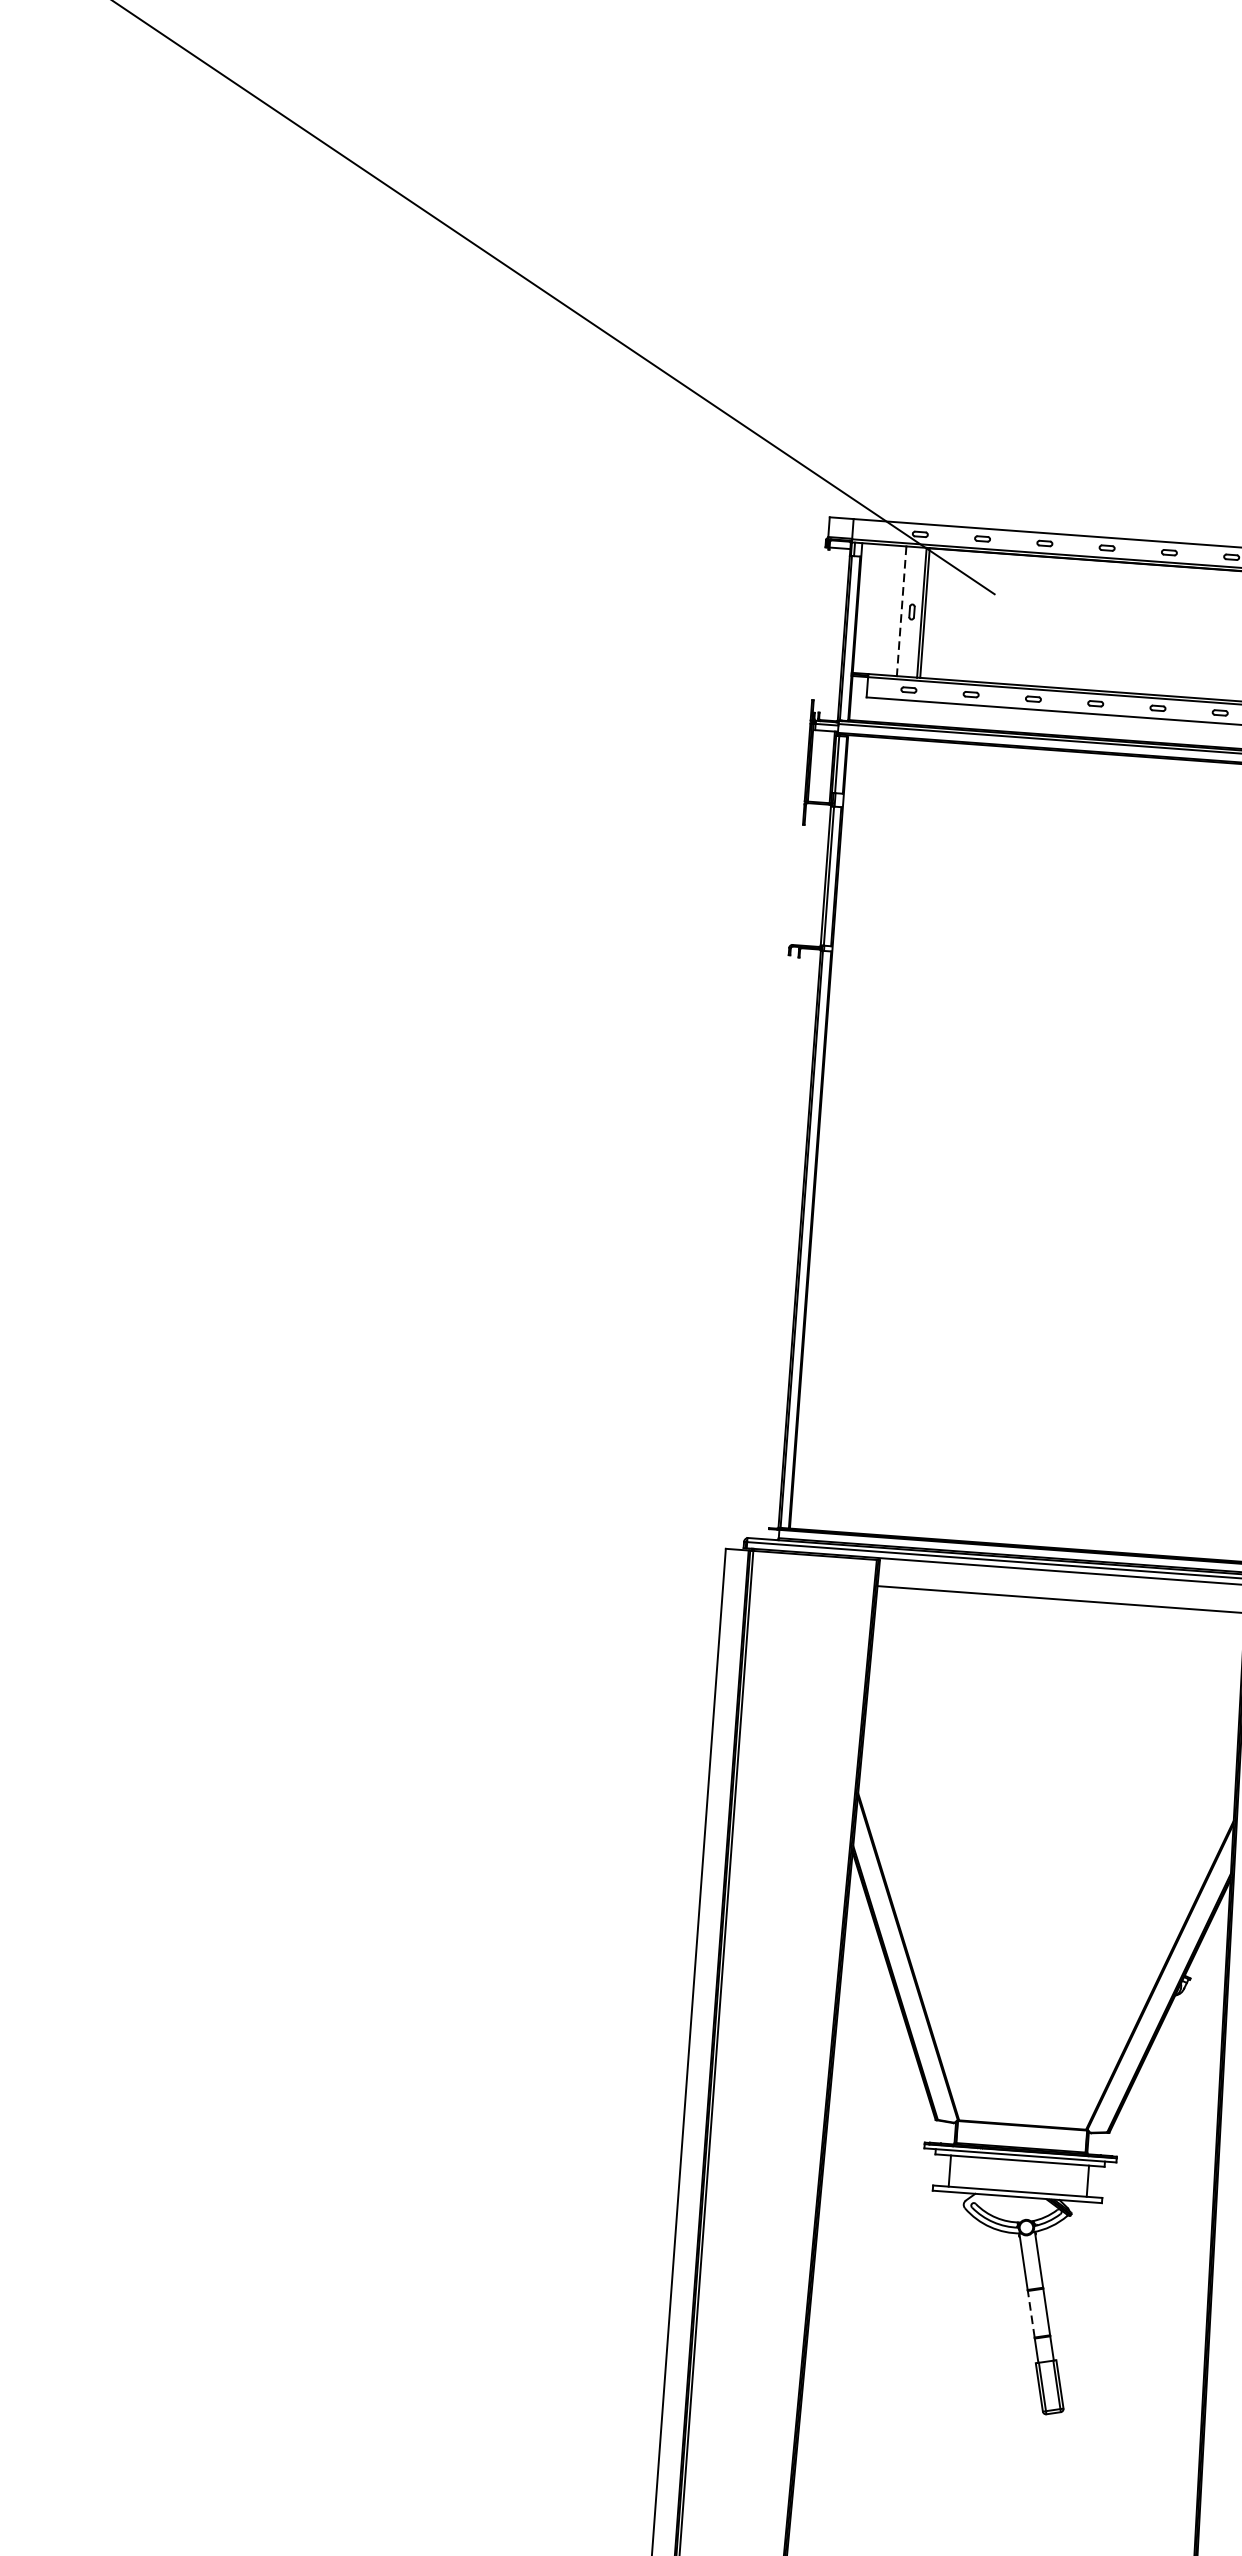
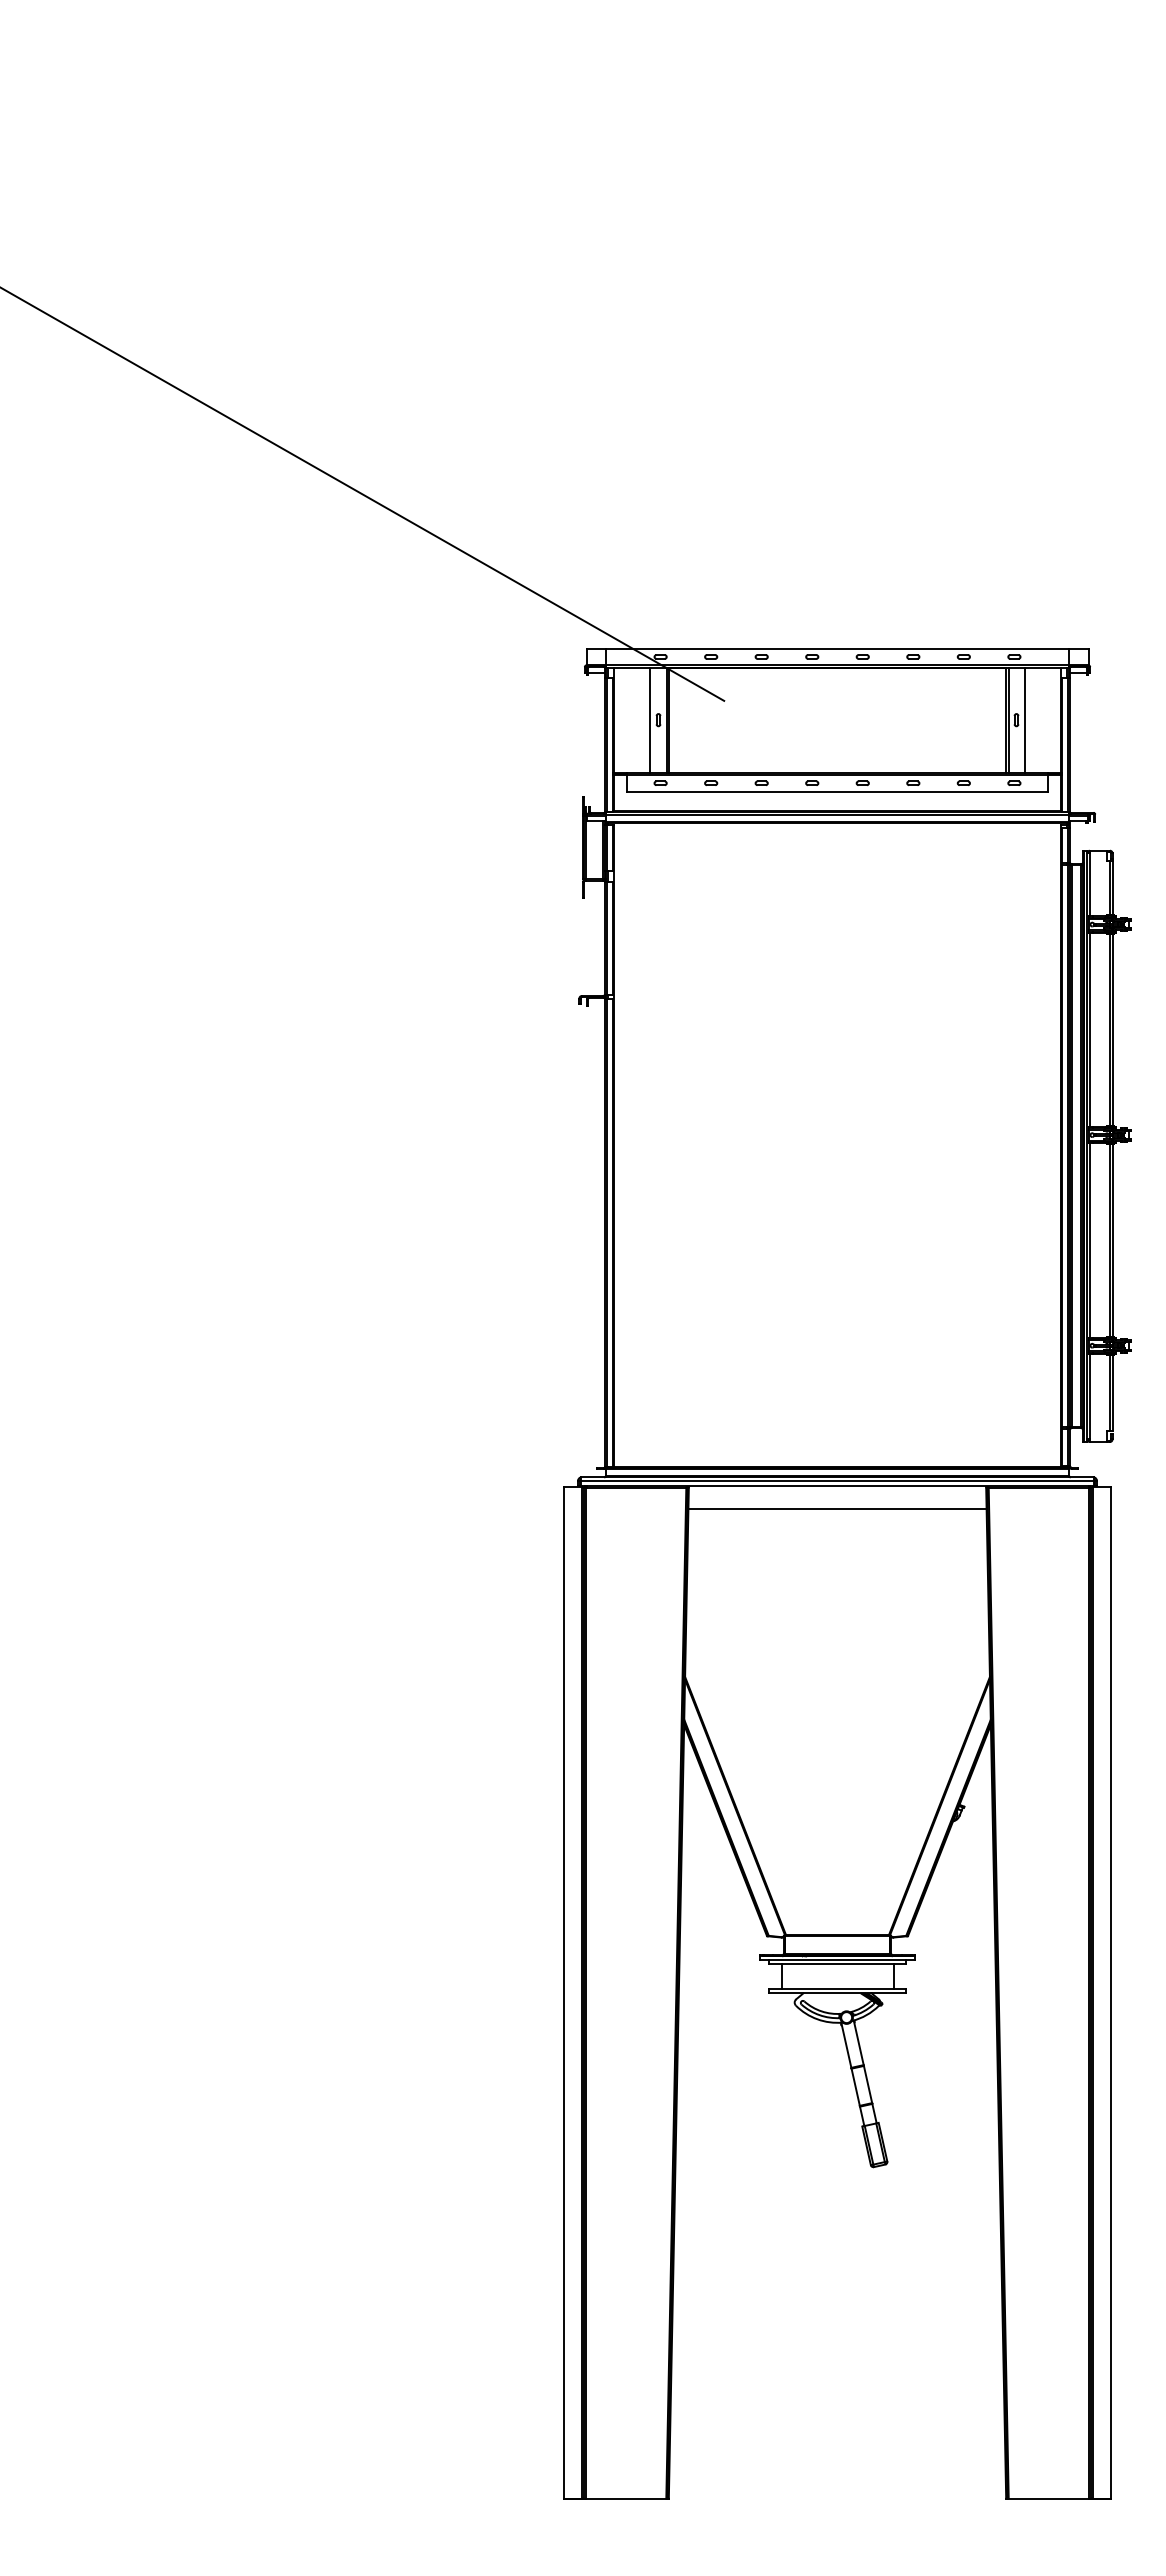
line: (902, 611) -> (650, 720), dashed -> solid
line: (1031, 2313) -> (855, 2086), dashed -> solid

